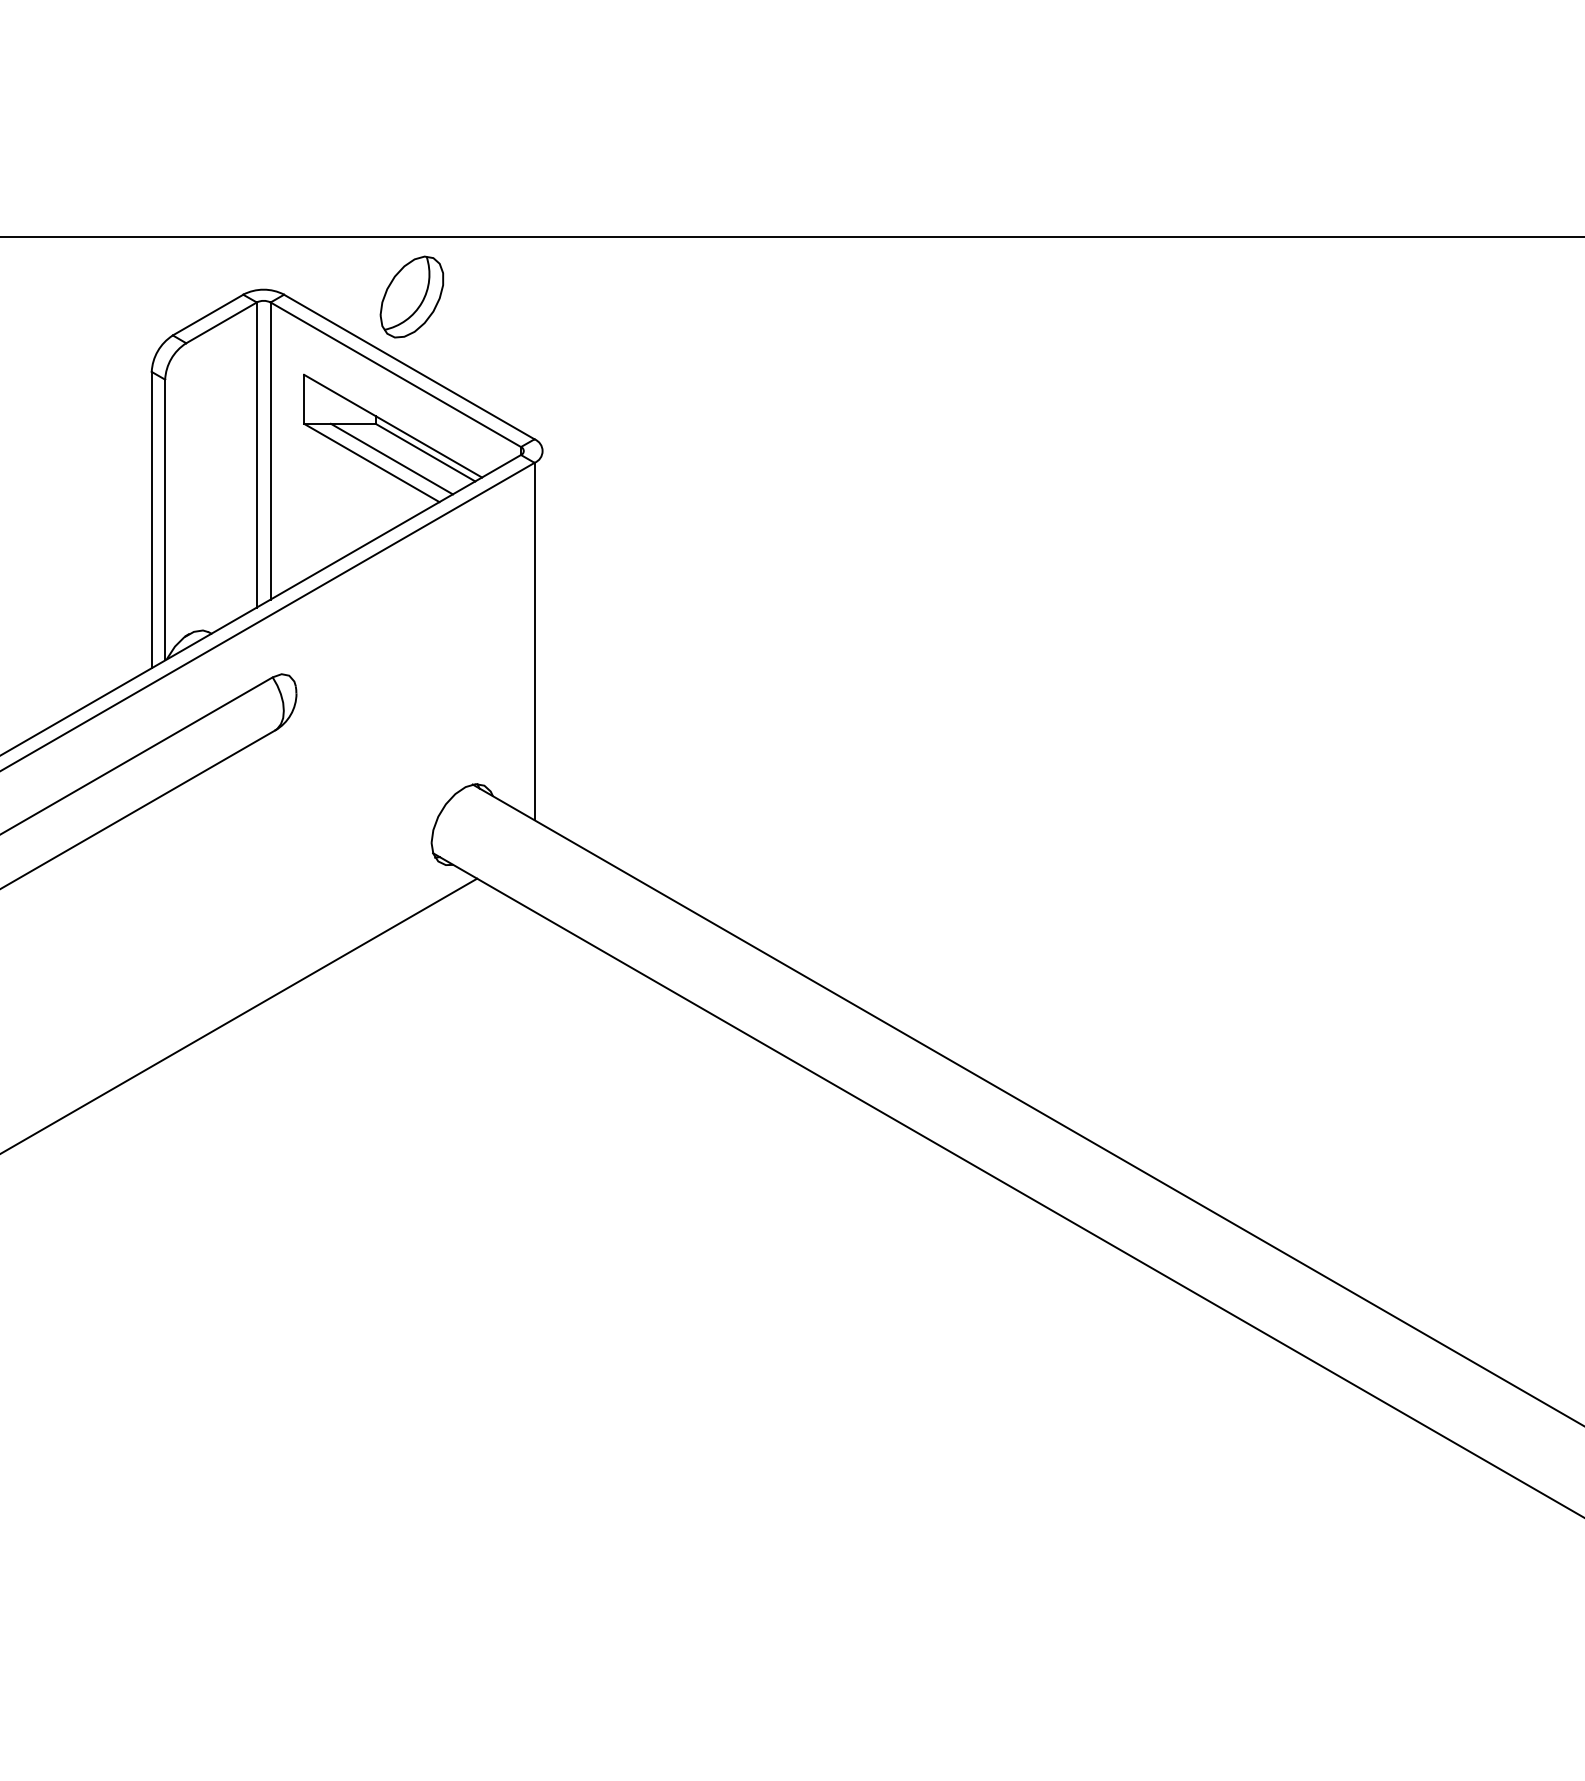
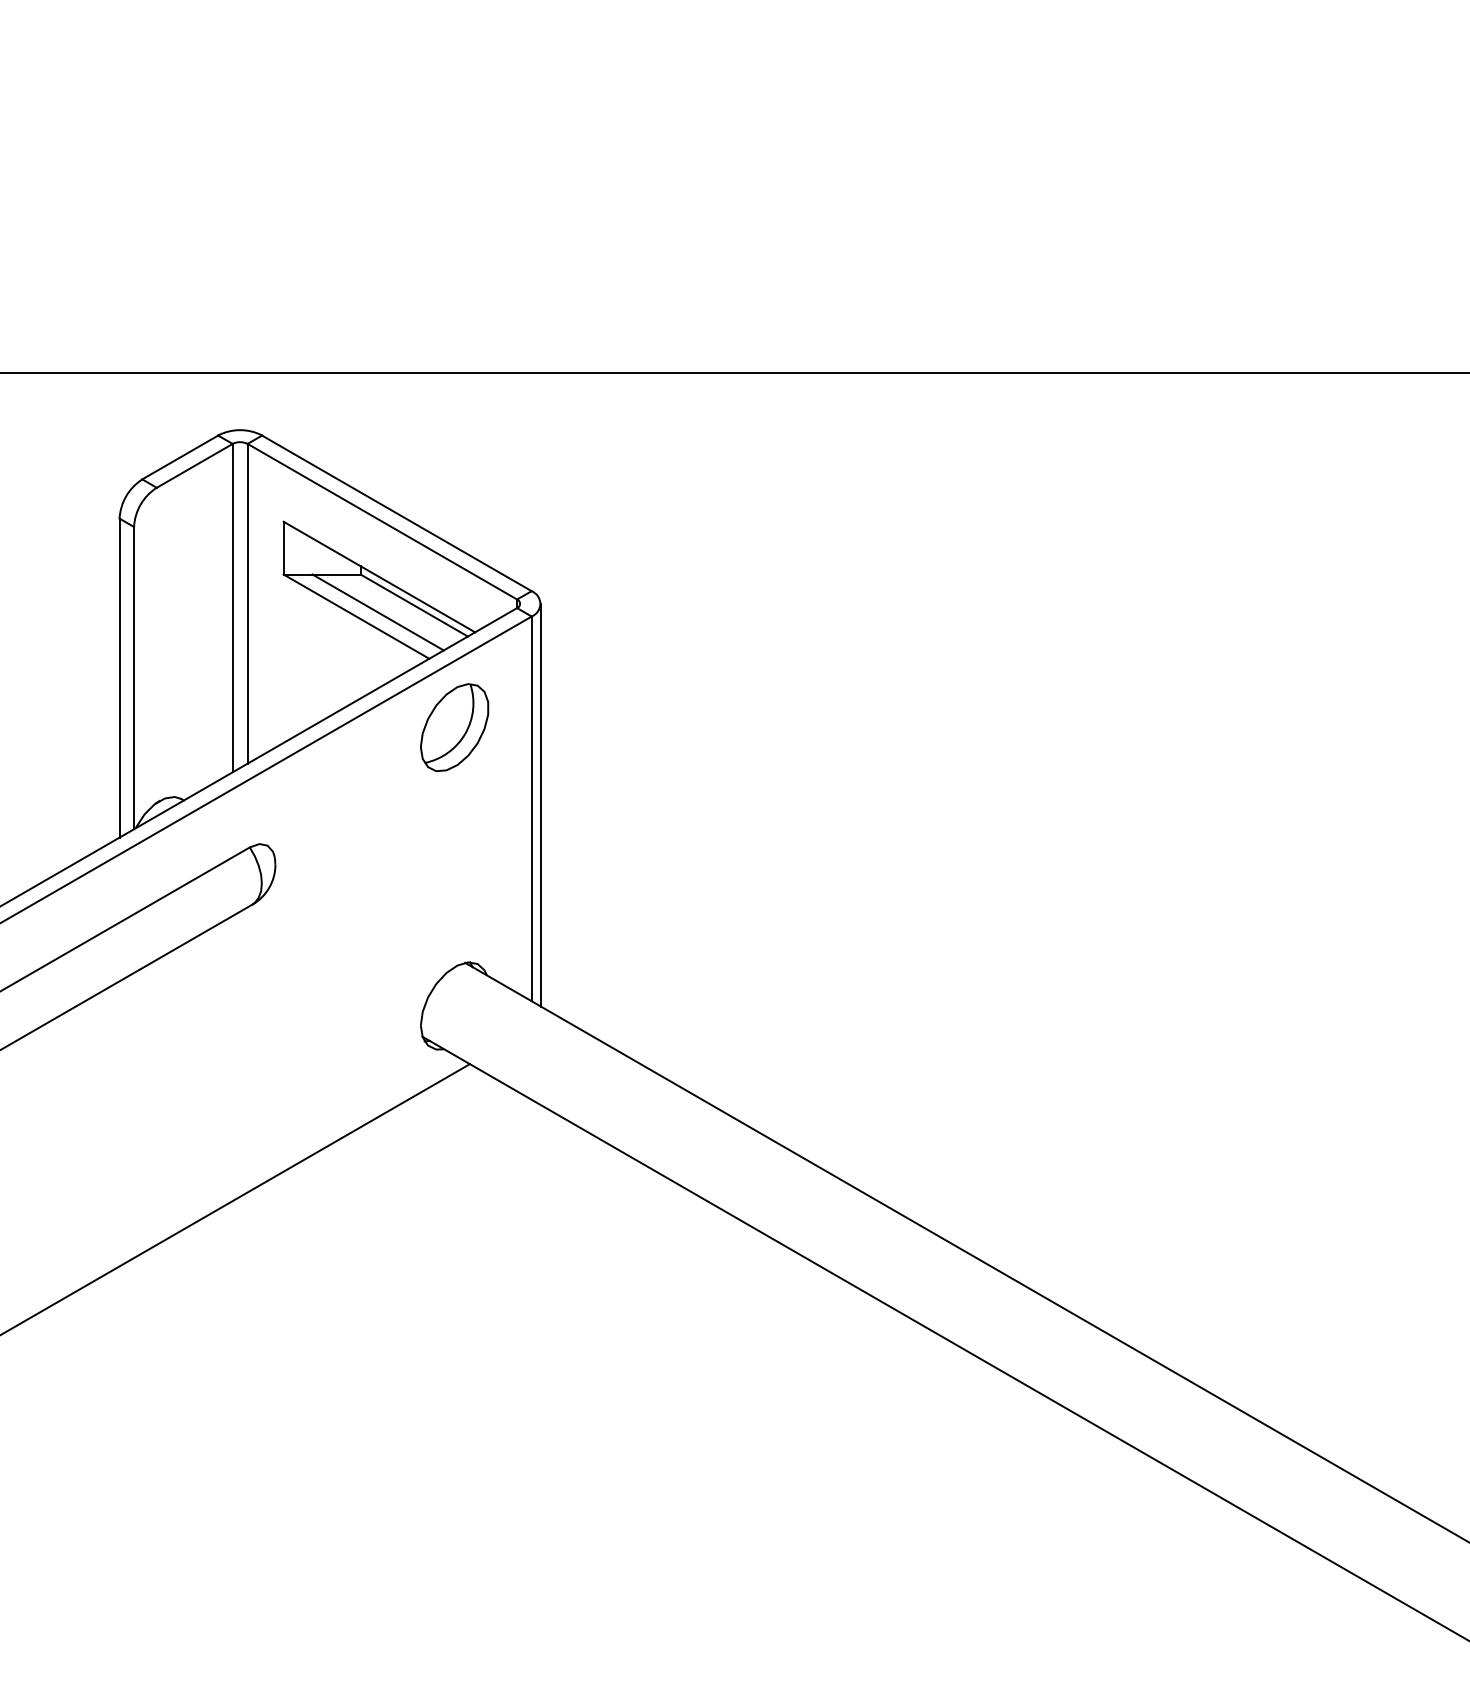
part: (411, 296) -> (454, 727), moved
line: (542, 638) -> (540, 805), added

